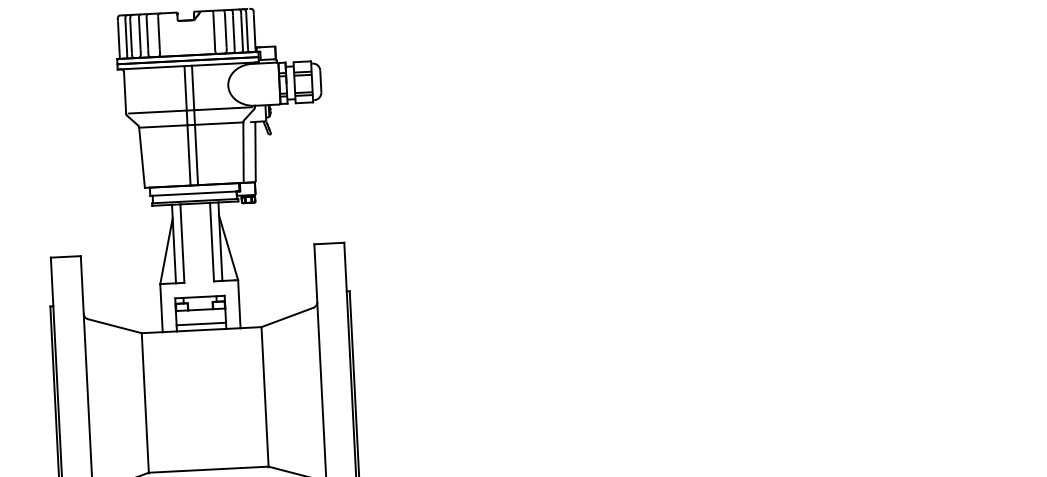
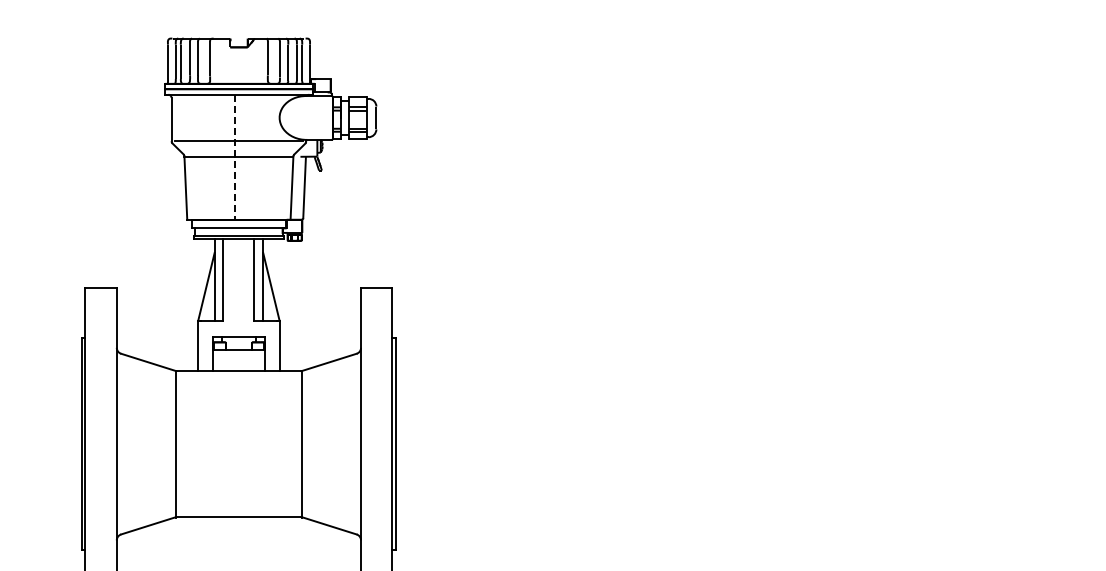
line: (194, 124) -> (242, 156), removed
line: (188, 126) -> (235, 157), solid -> dashed
line: (200, 323) -> (238, 364), removed

